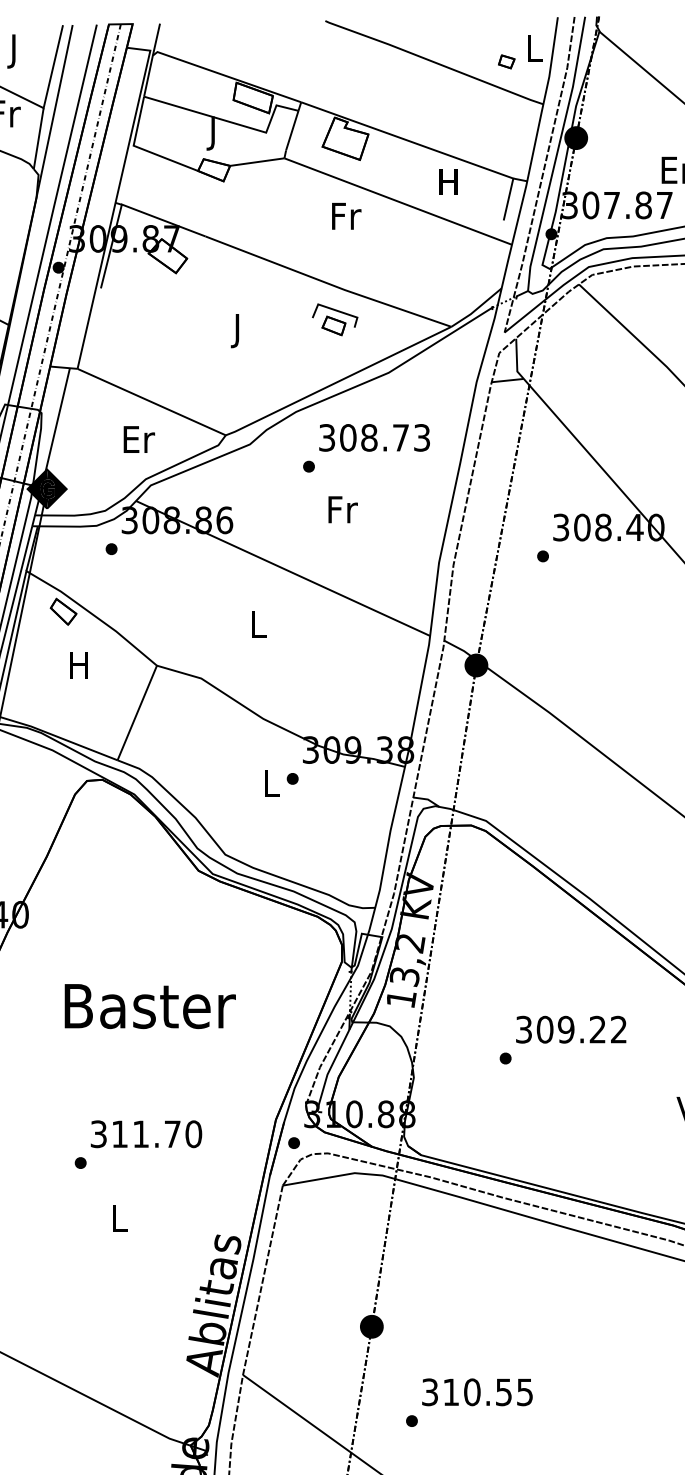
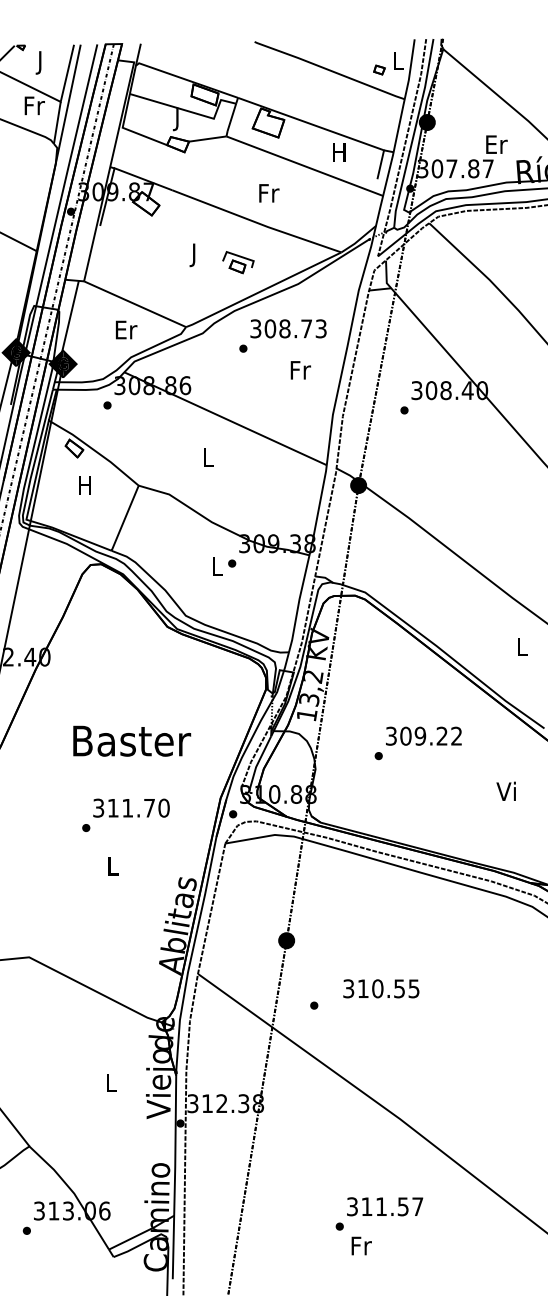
text: (346, 216) -> (269, 193), moved
part: (335, 319) -> (238, 262), moved
text: (342, 509) -> (300, 370), moved
text: (150, 1005) -> (132, 740), moved
text: (477, 1391) -> (381, 988), moved

